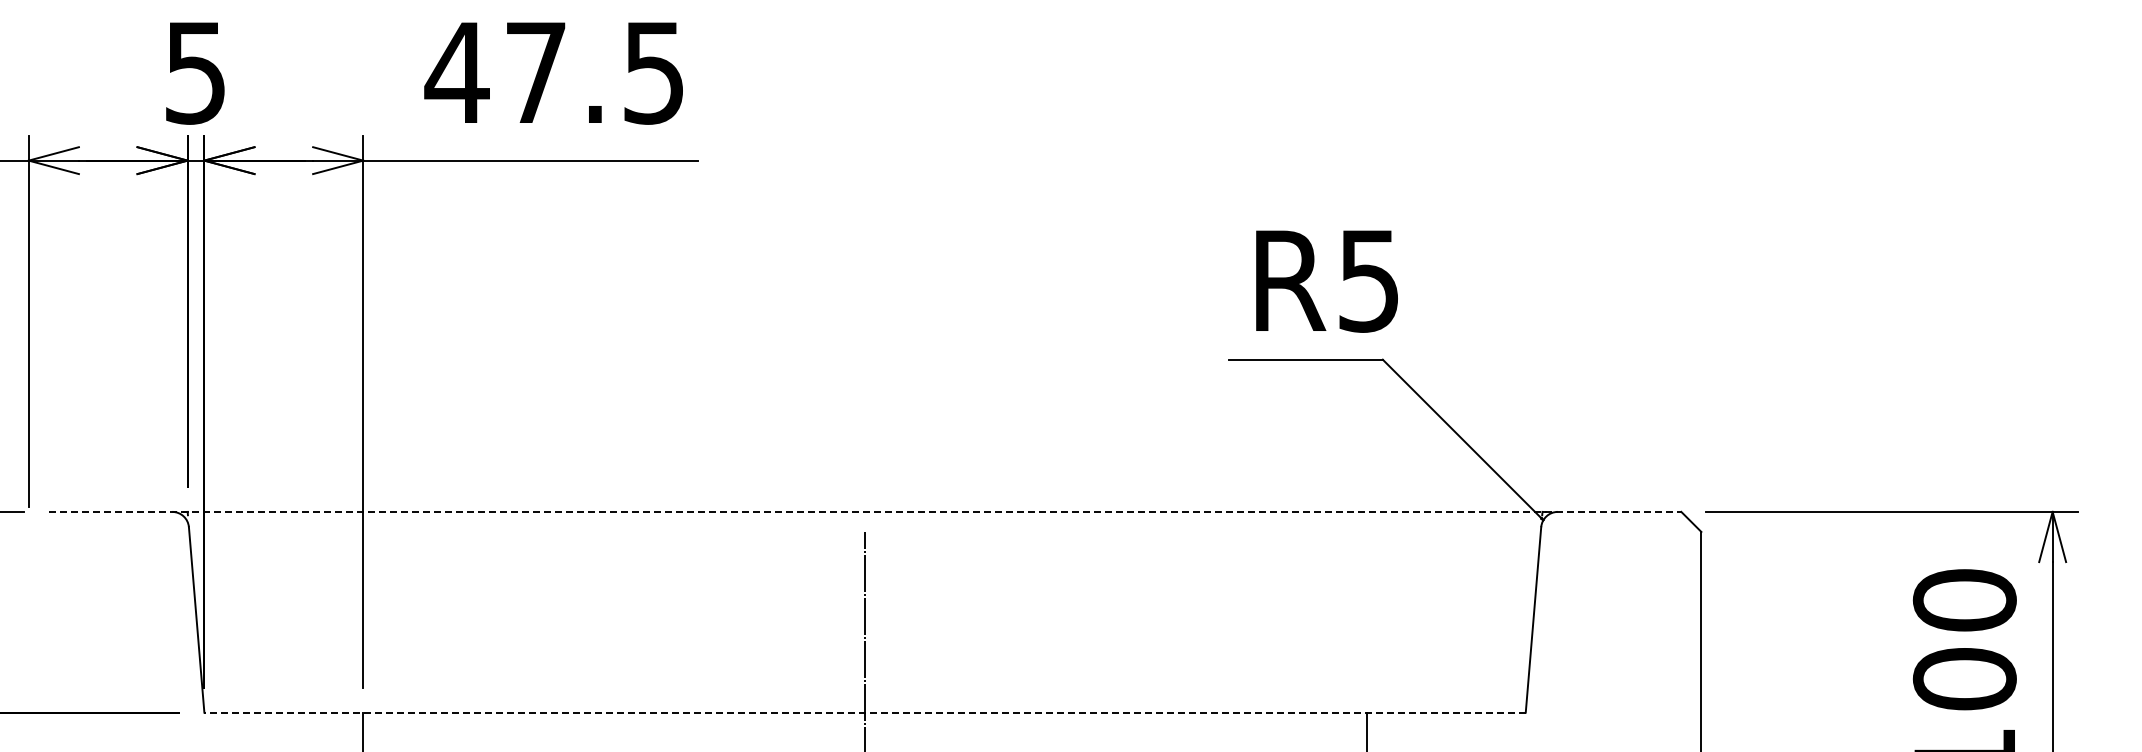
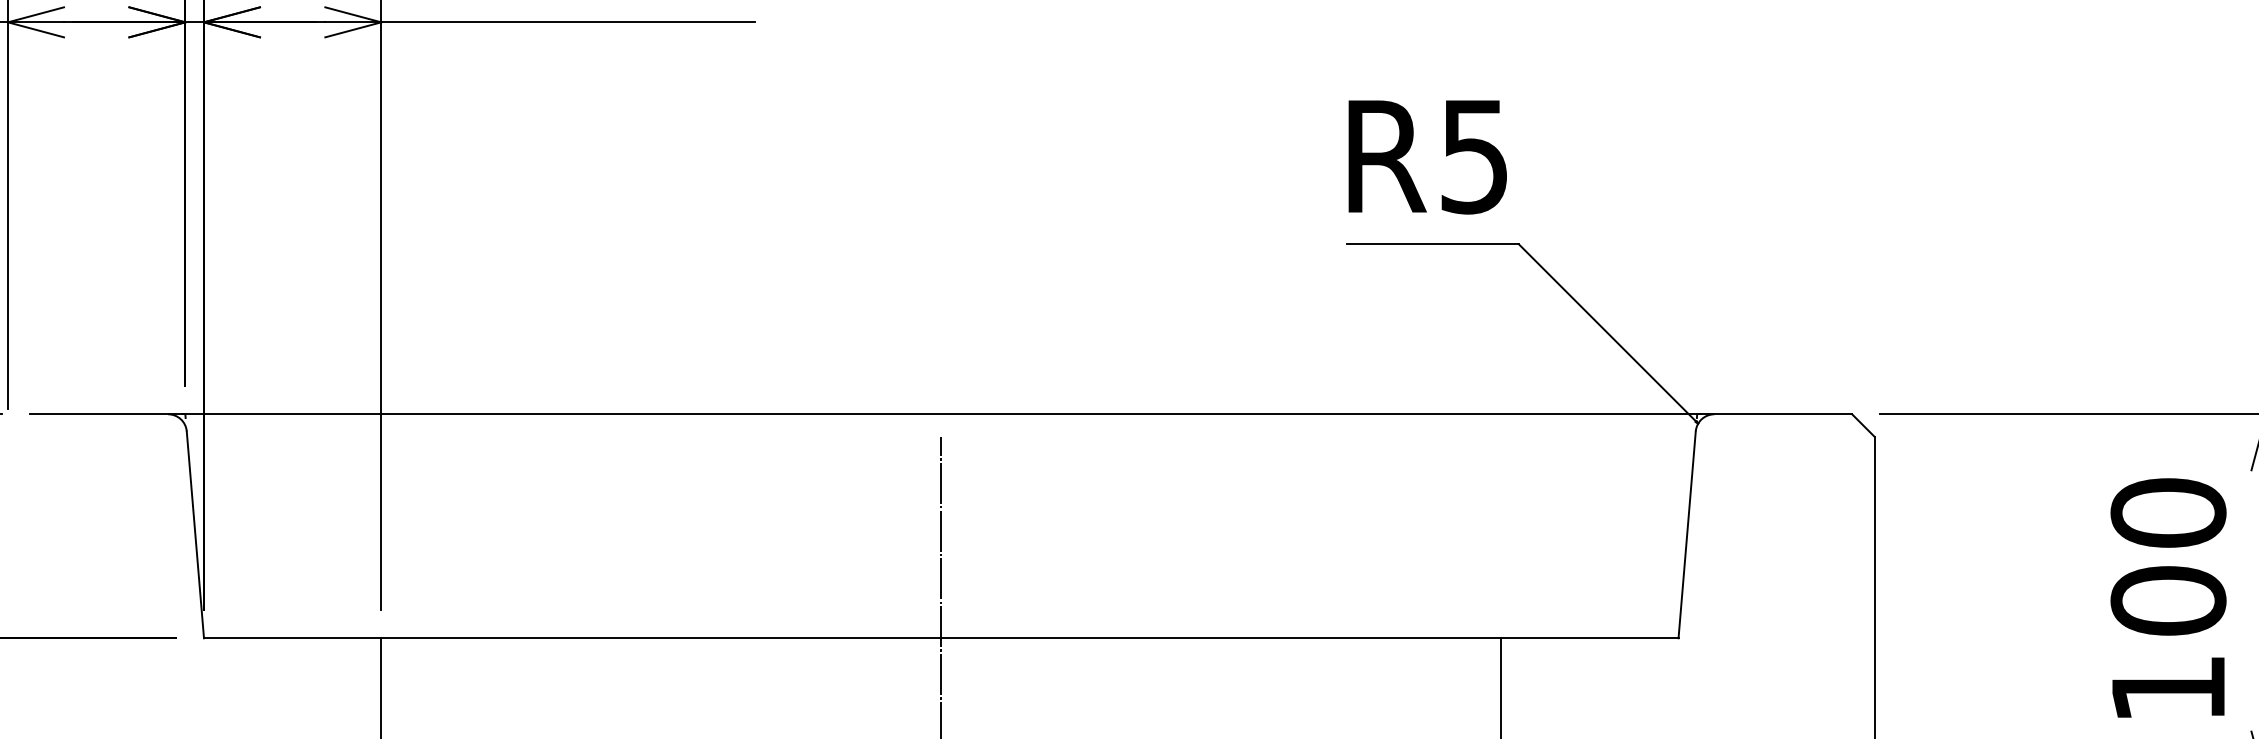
text: (1326, 281) -> (1427, 157), moved
line: (865, 511) -> (941, 413), dashed -> solid
line: (865, 712) -> (941, 638), dashed -> solid

